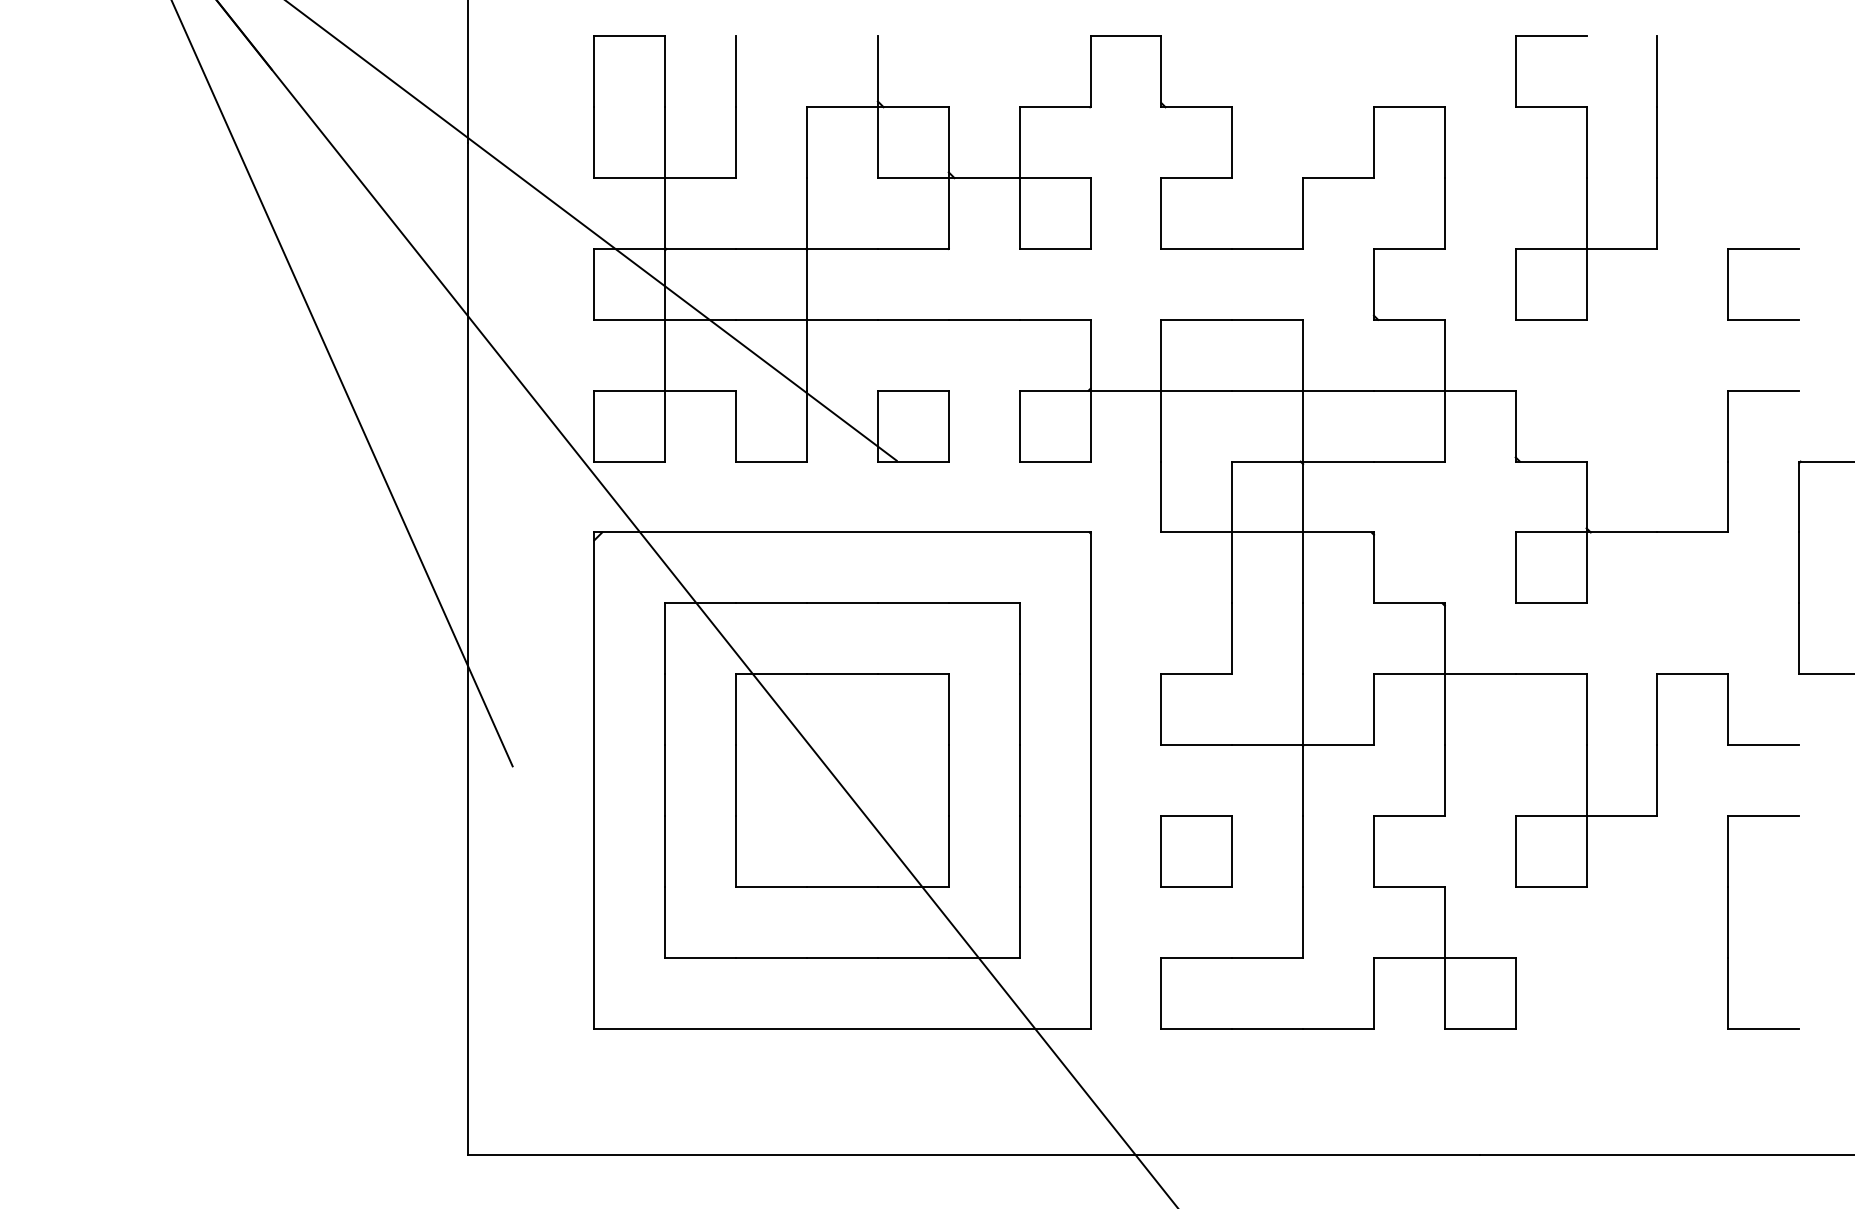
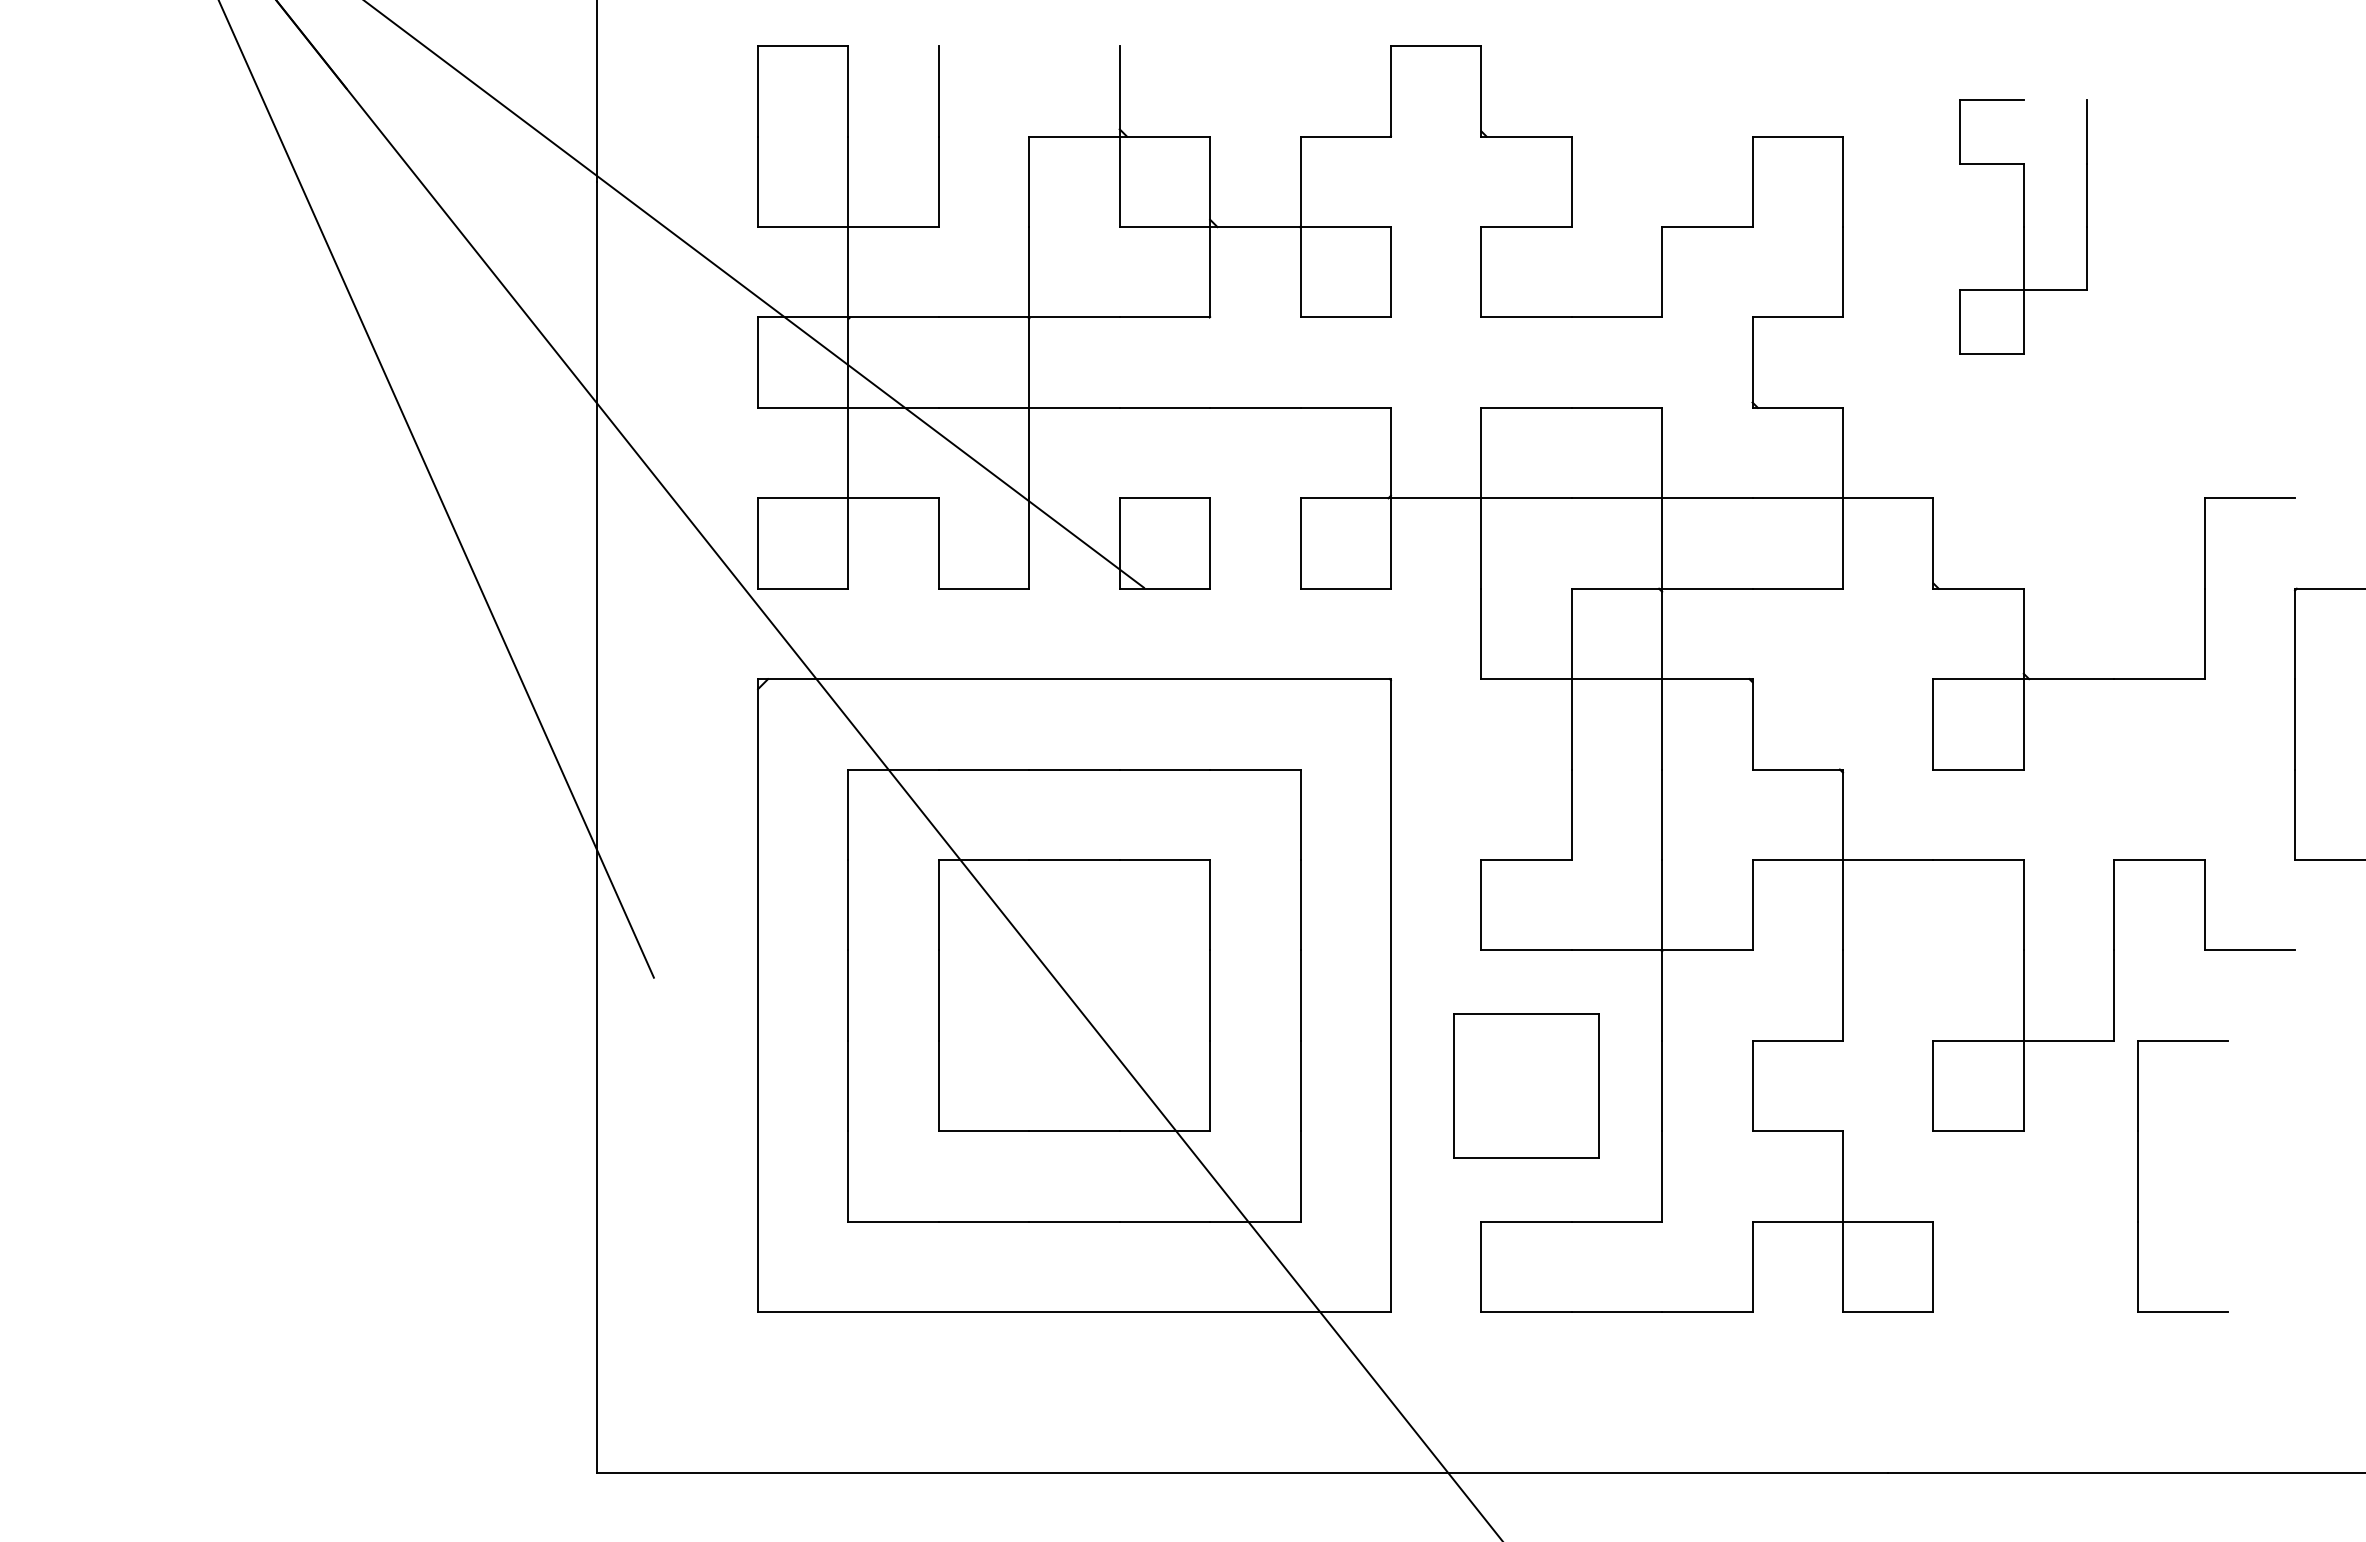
part: (1586, 177) -> (2023, 226), size x0.7
part: (1729, 284) -> (2205, 362), removed
part: (1196, 851) -> (1526, 1085), size x1.6
part: (1729, 922) -> (2138, 1176), moved

